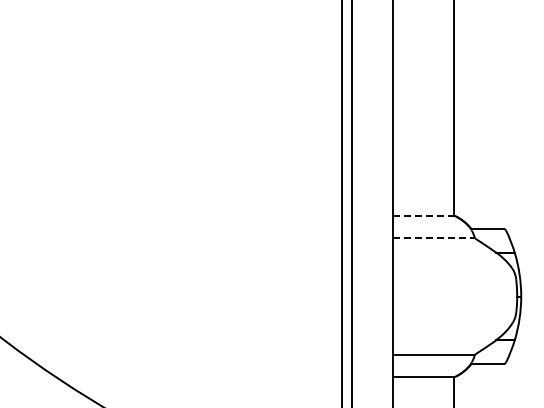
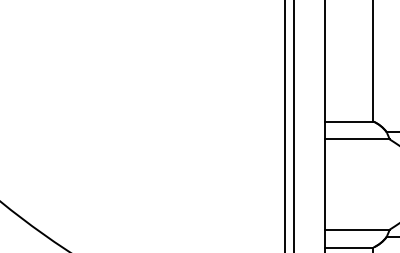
line: (423, 216) -> (349, 122), dashed -> solid
line: (434, 238) -> (357, 139), dashed -> solid

